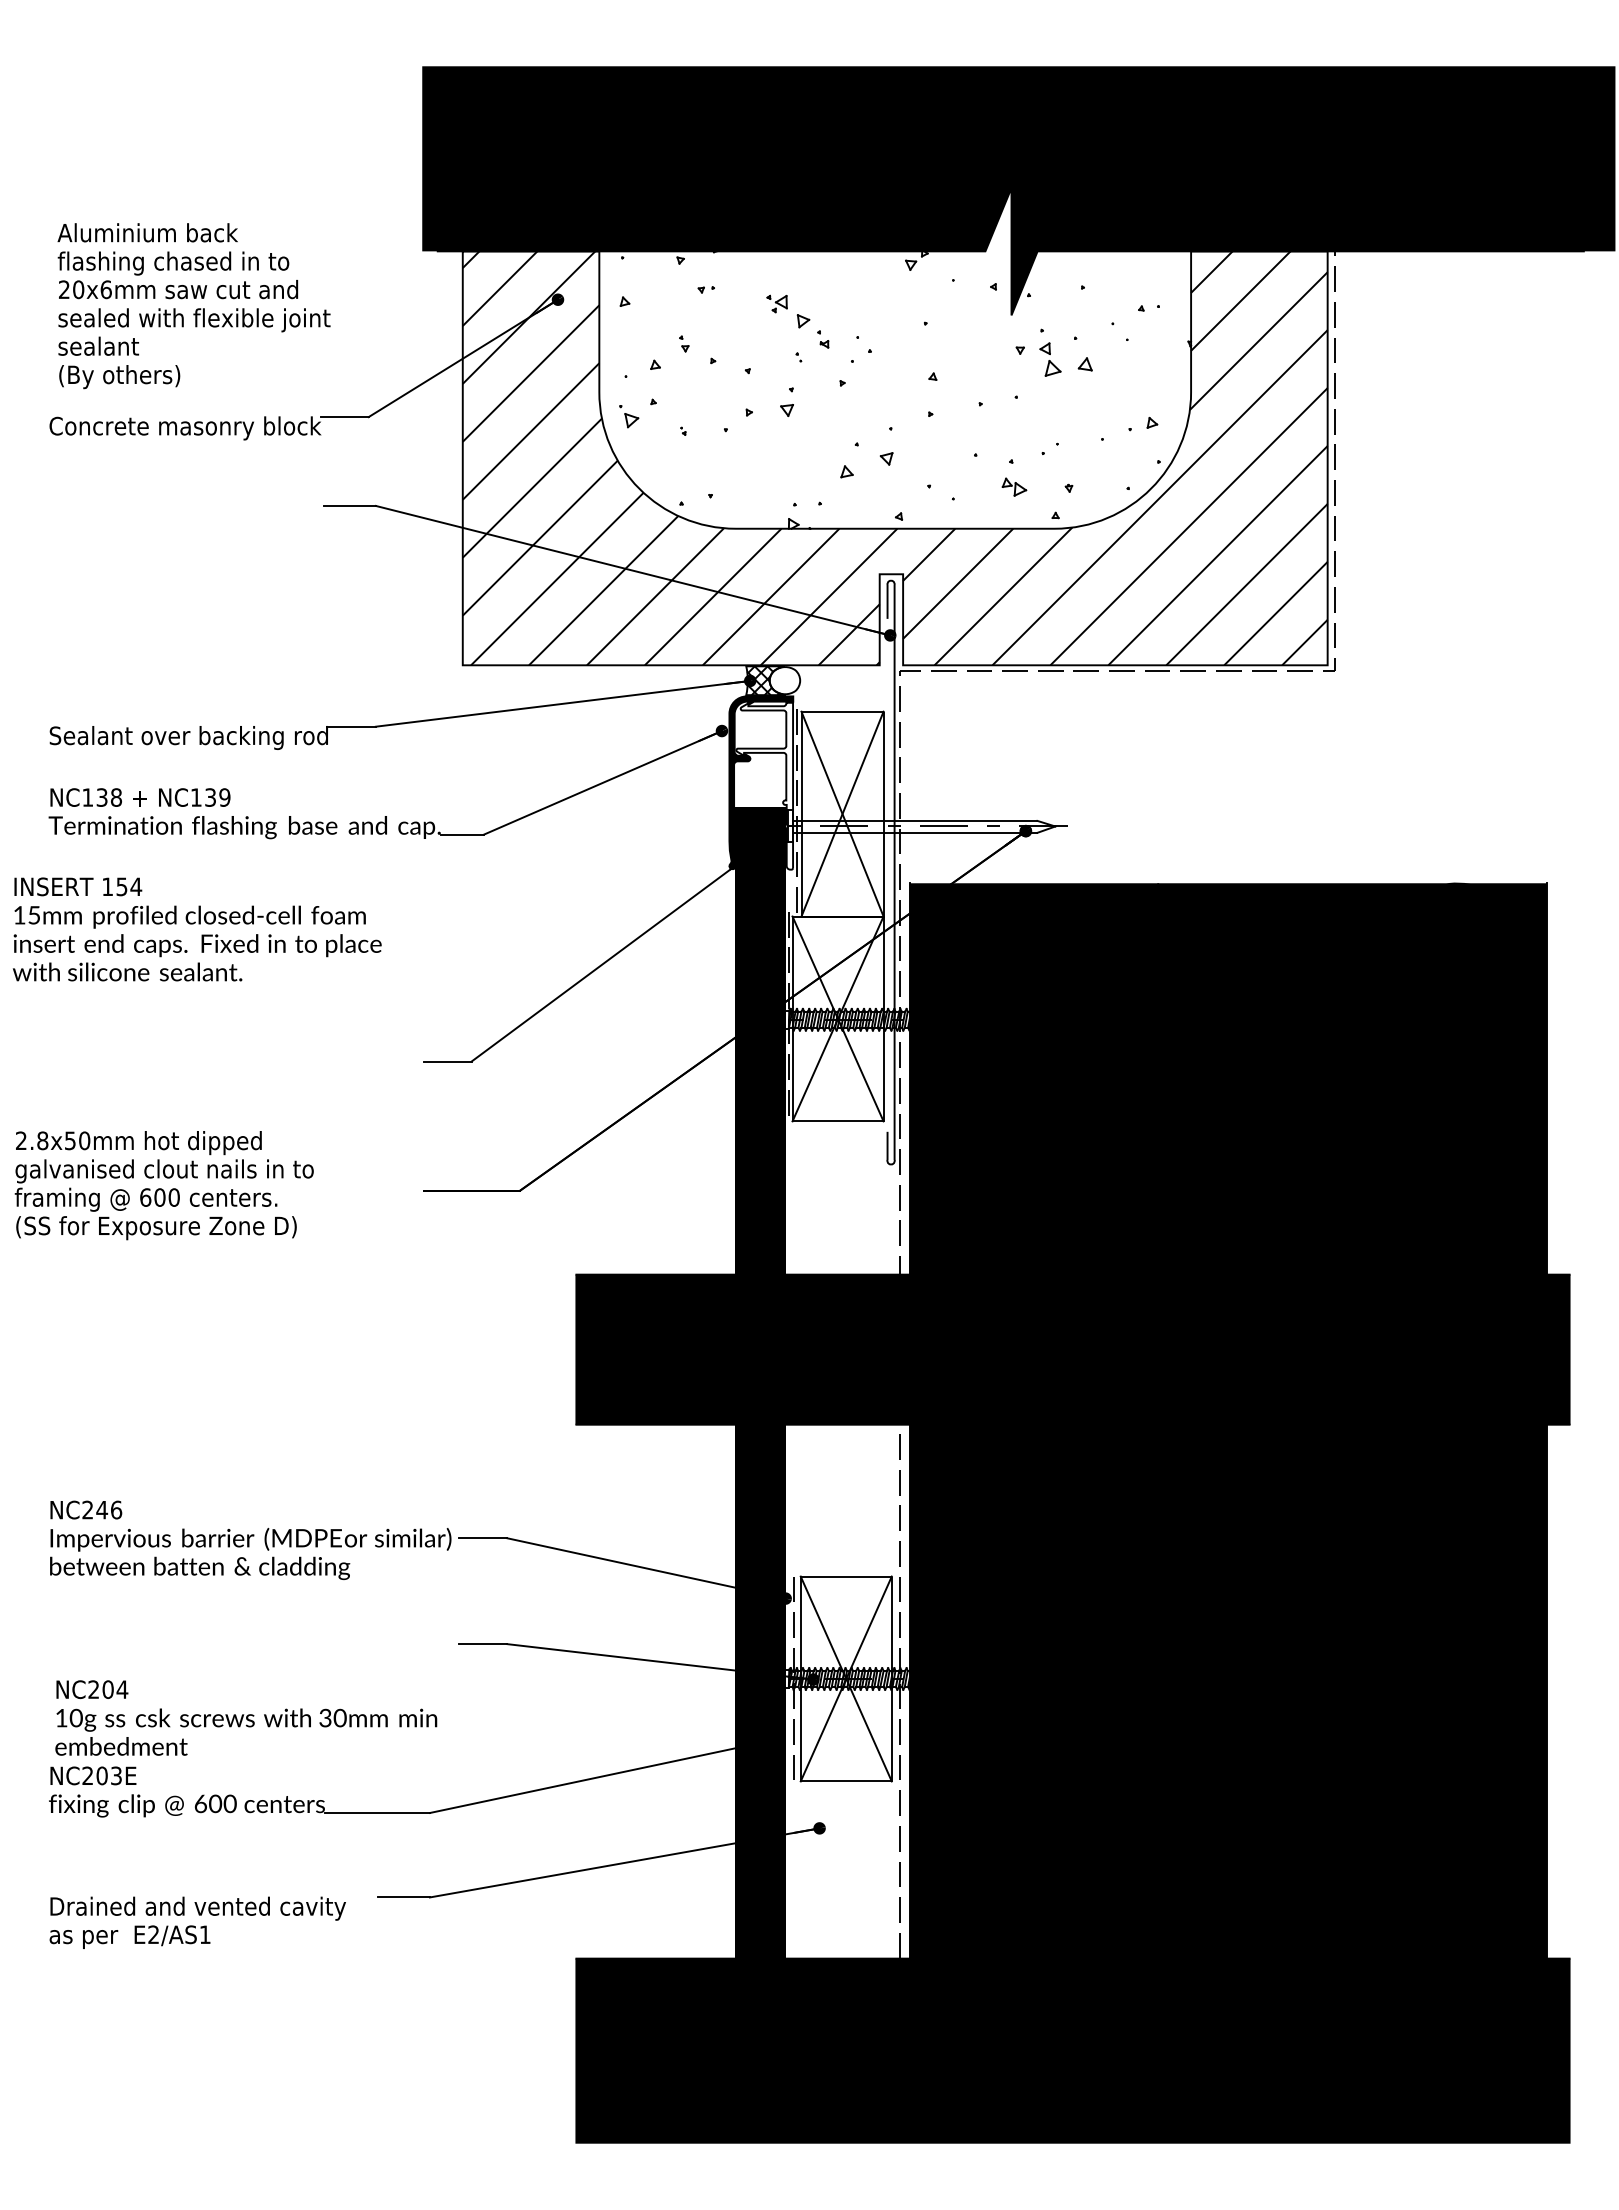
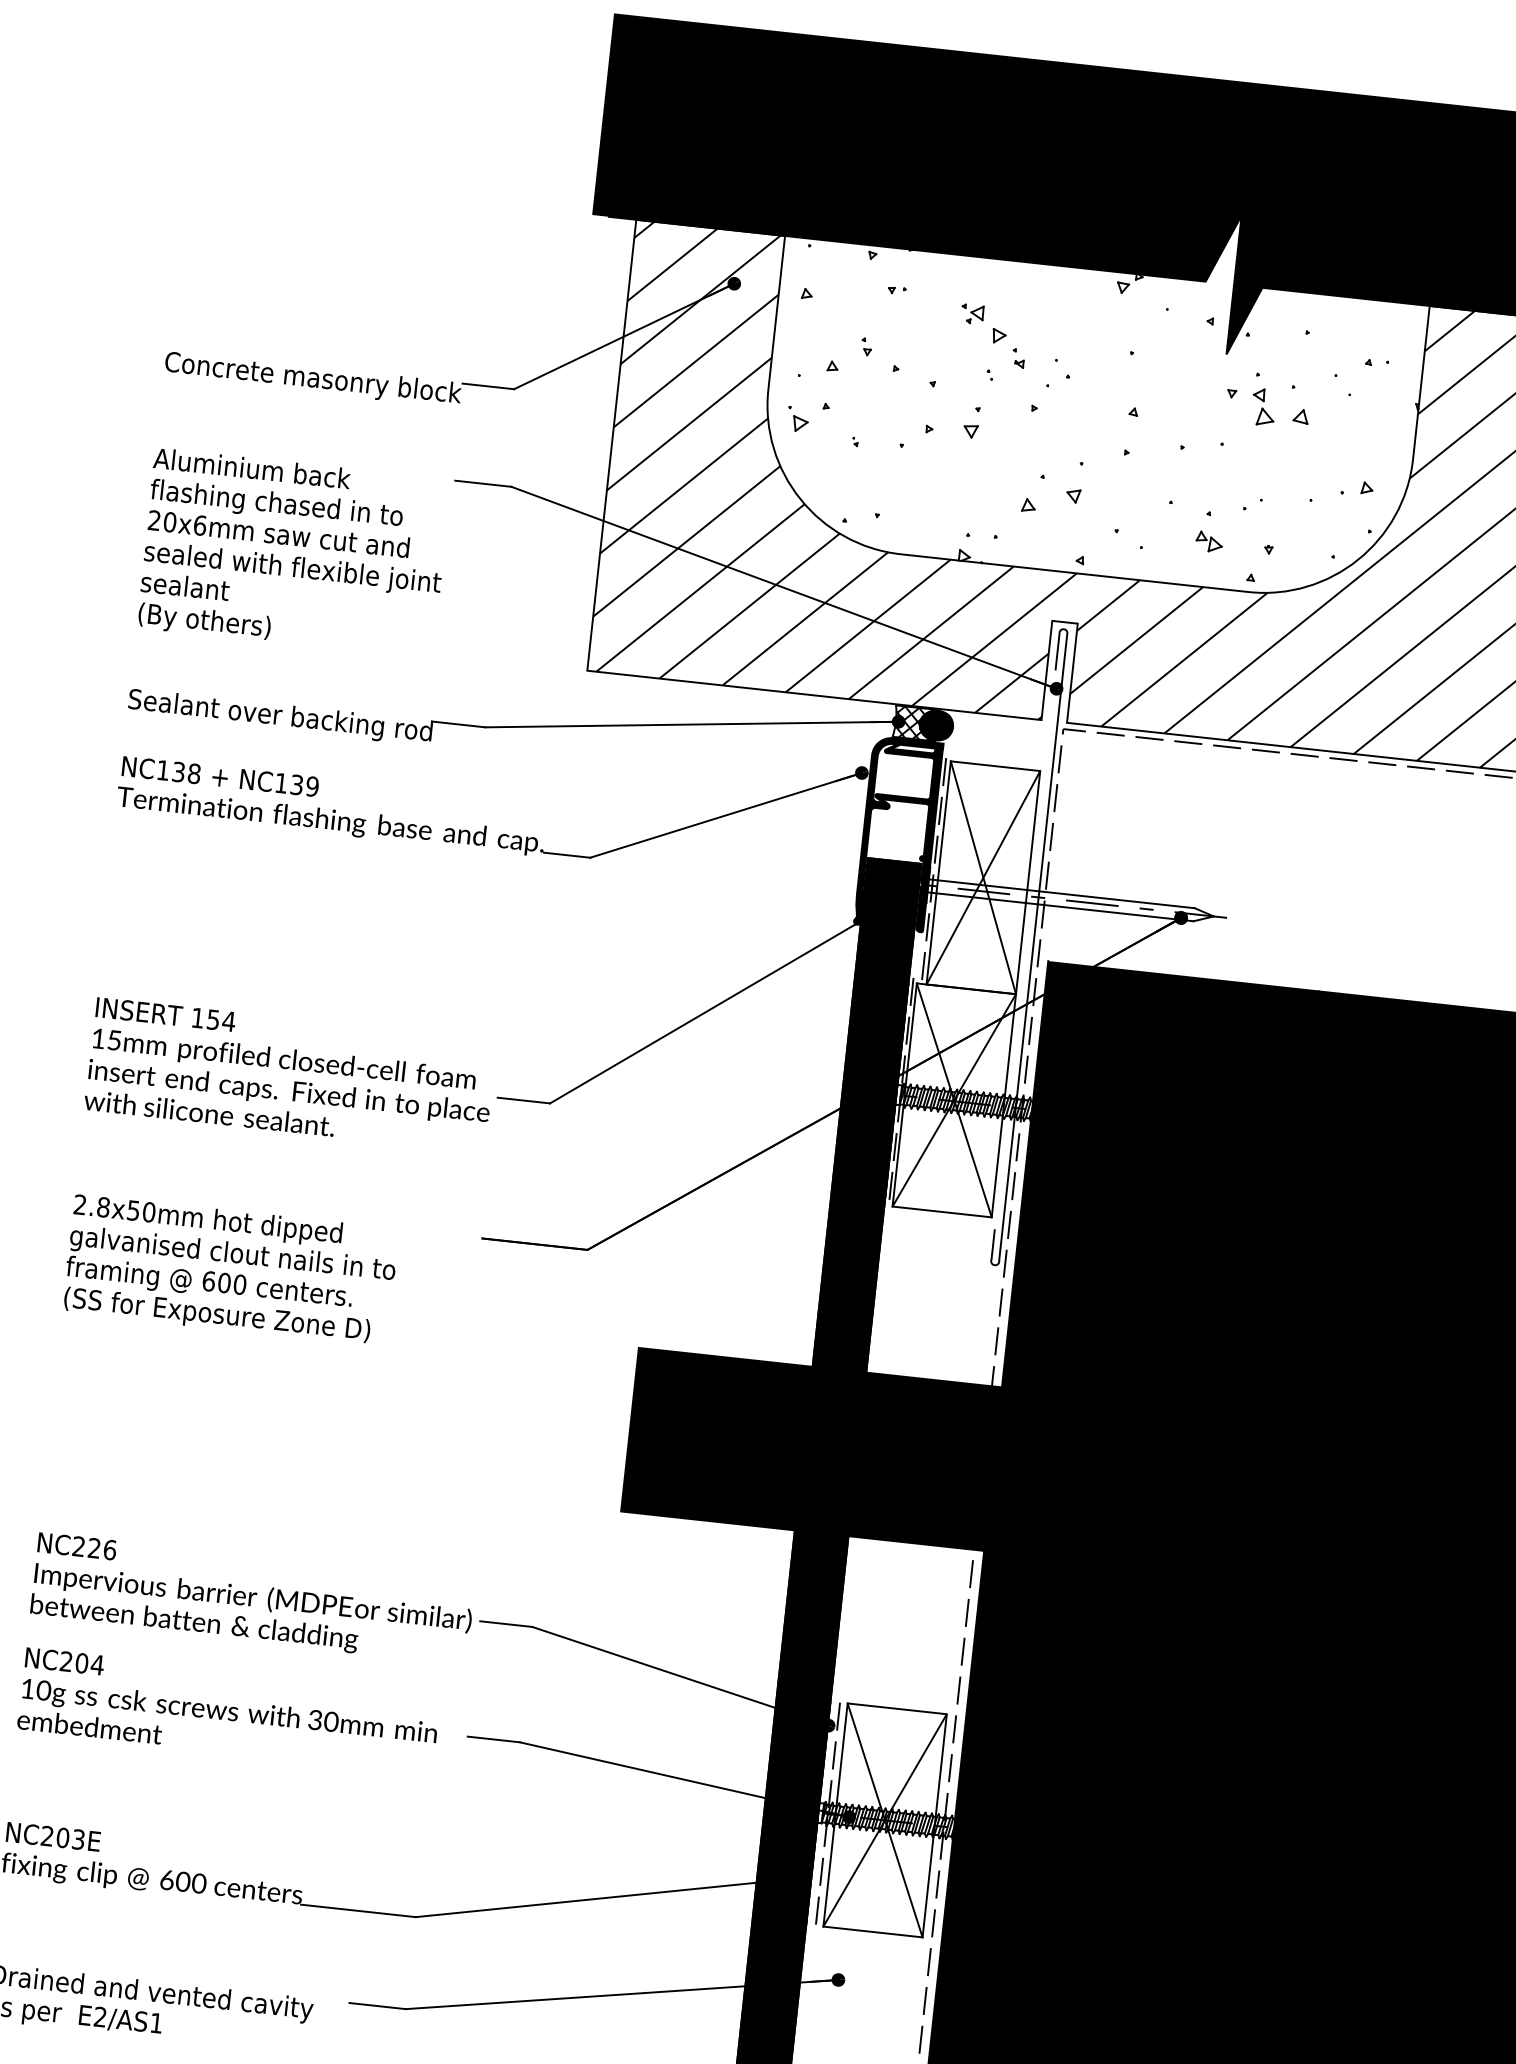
text: (193, 306) -> (293, 554), moved
fill: (784, 680) -> (935, 725), added
fill: (764, 785) -> (901, 837), added
text: (196, 929) -> (289, 1075), moved
text: (163, 1185) -> (229, 1270), moved
text: (102, 1509) -> (94, 1547), NC246 -> NC226
text: (246, 1717) -> (229, 1710), moved

